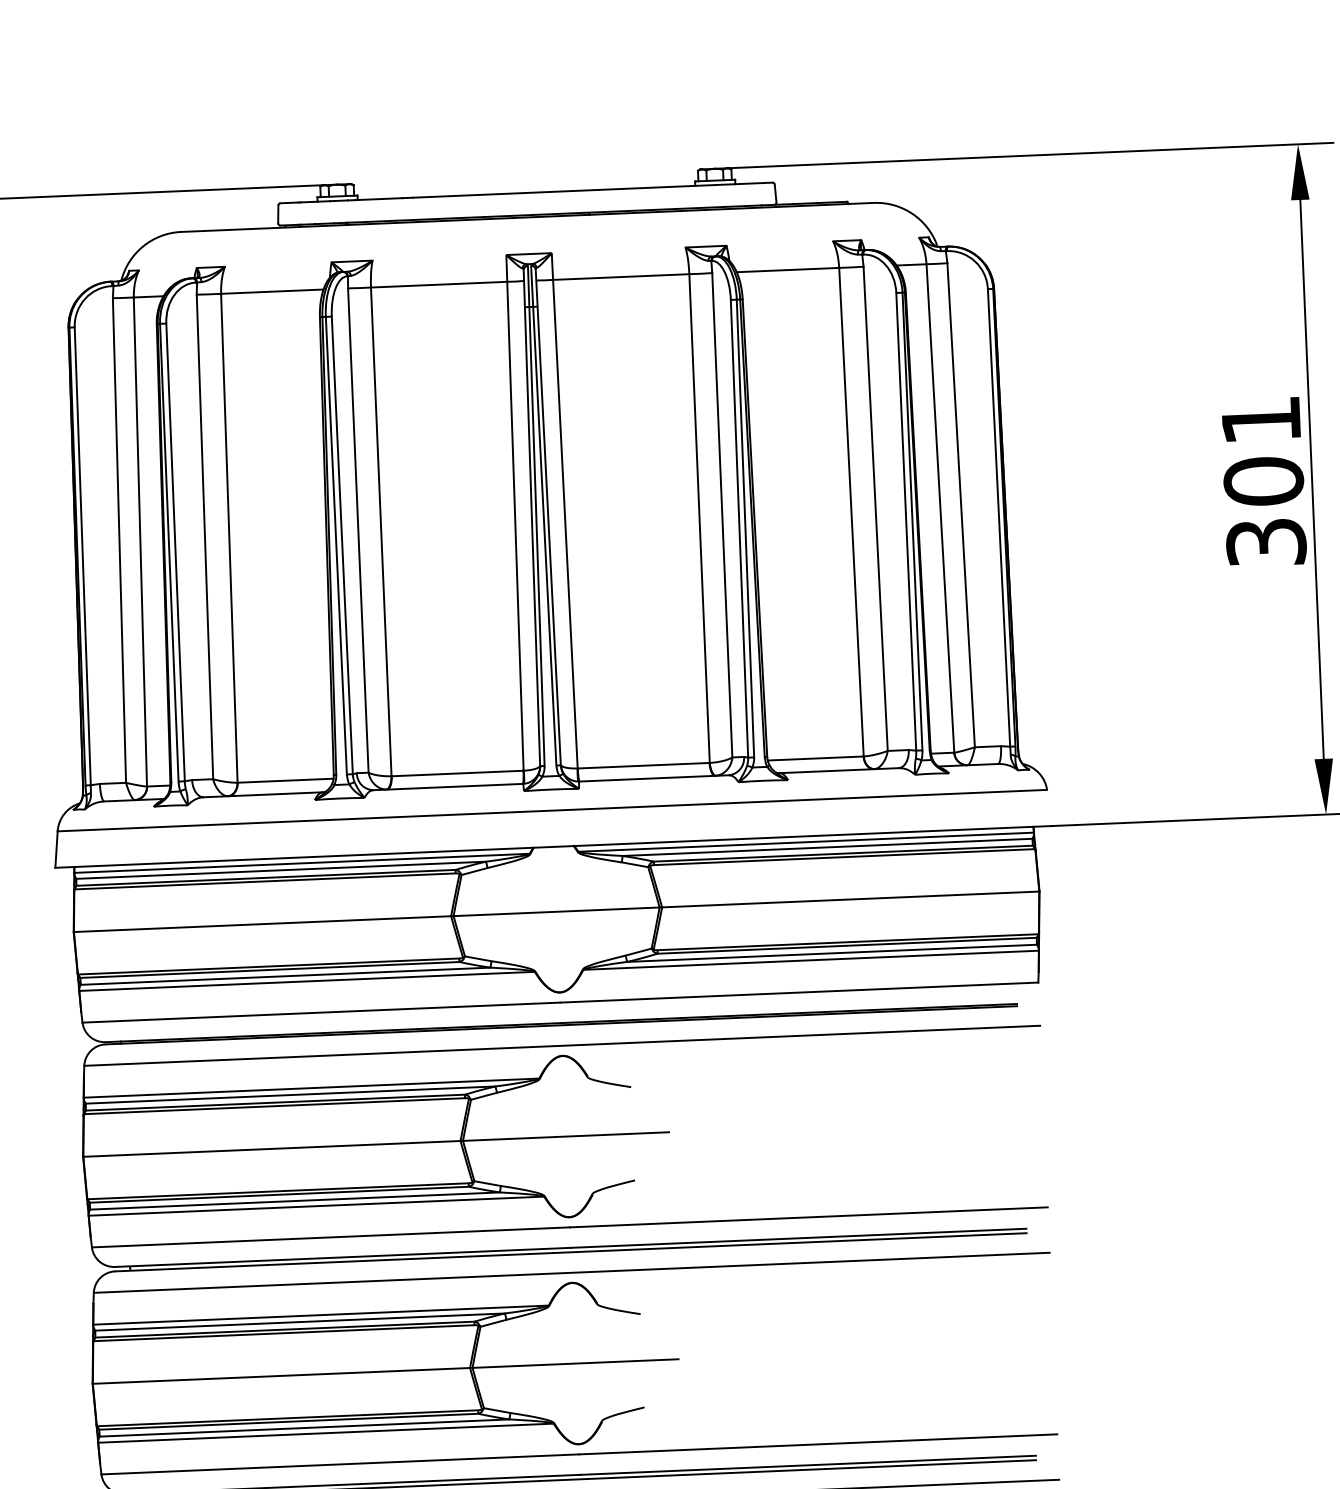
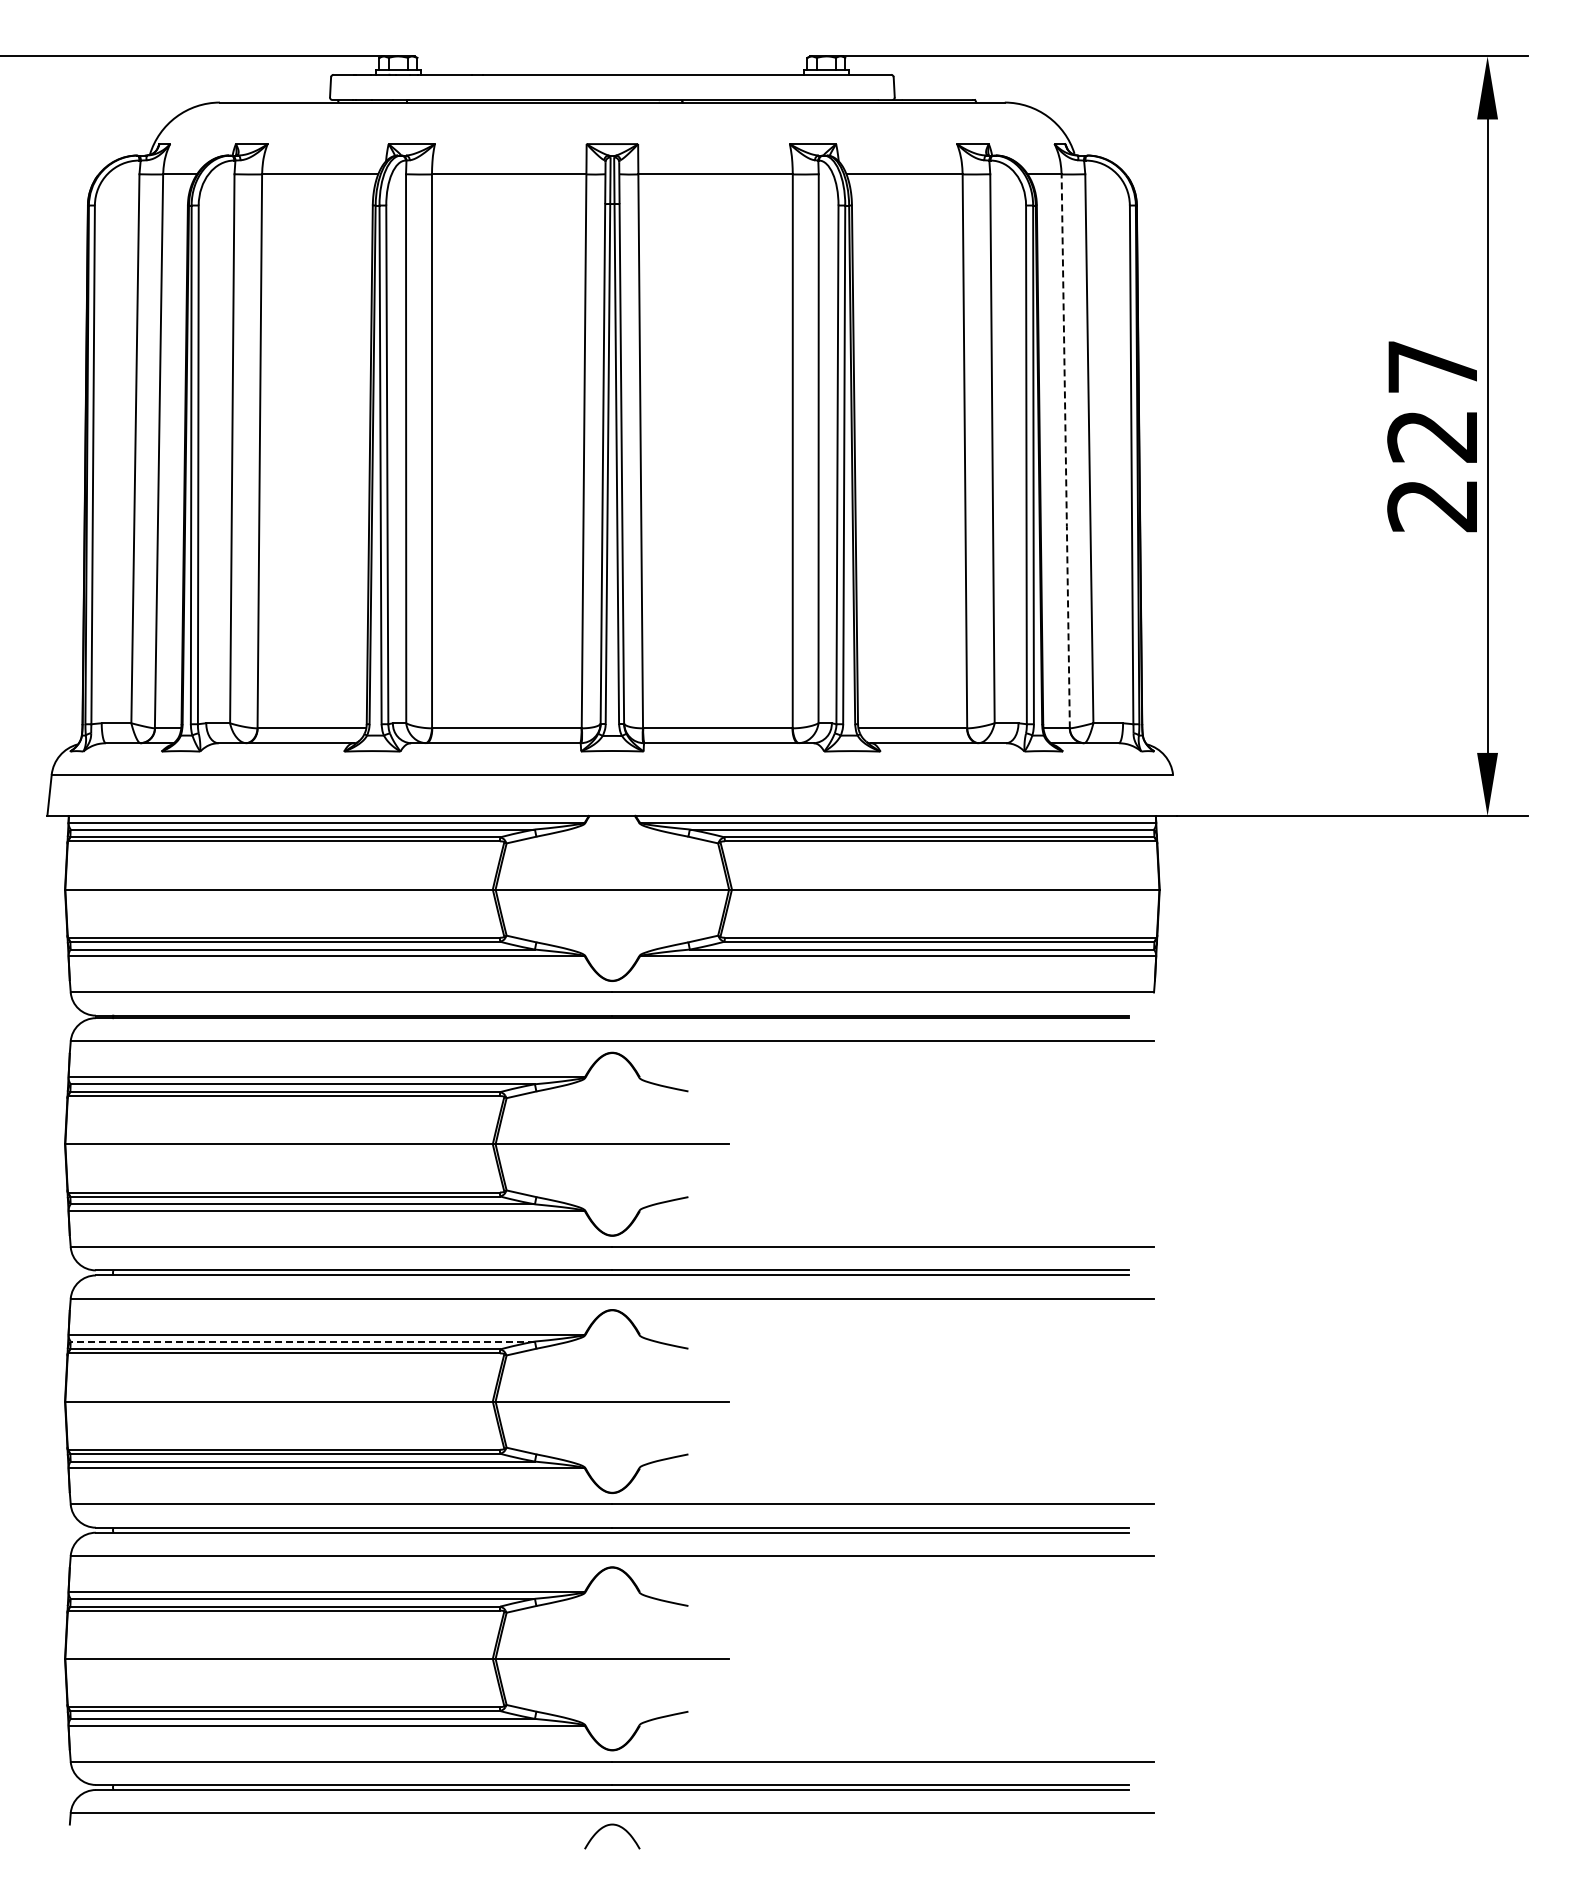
text: (1263, 481) -> (1432, 436), 301 -> 227
line: (940, 509) -> (1065, 452), solid -> dashed
line: (299, 1322) -> (302, 1341), solid -> dashed

